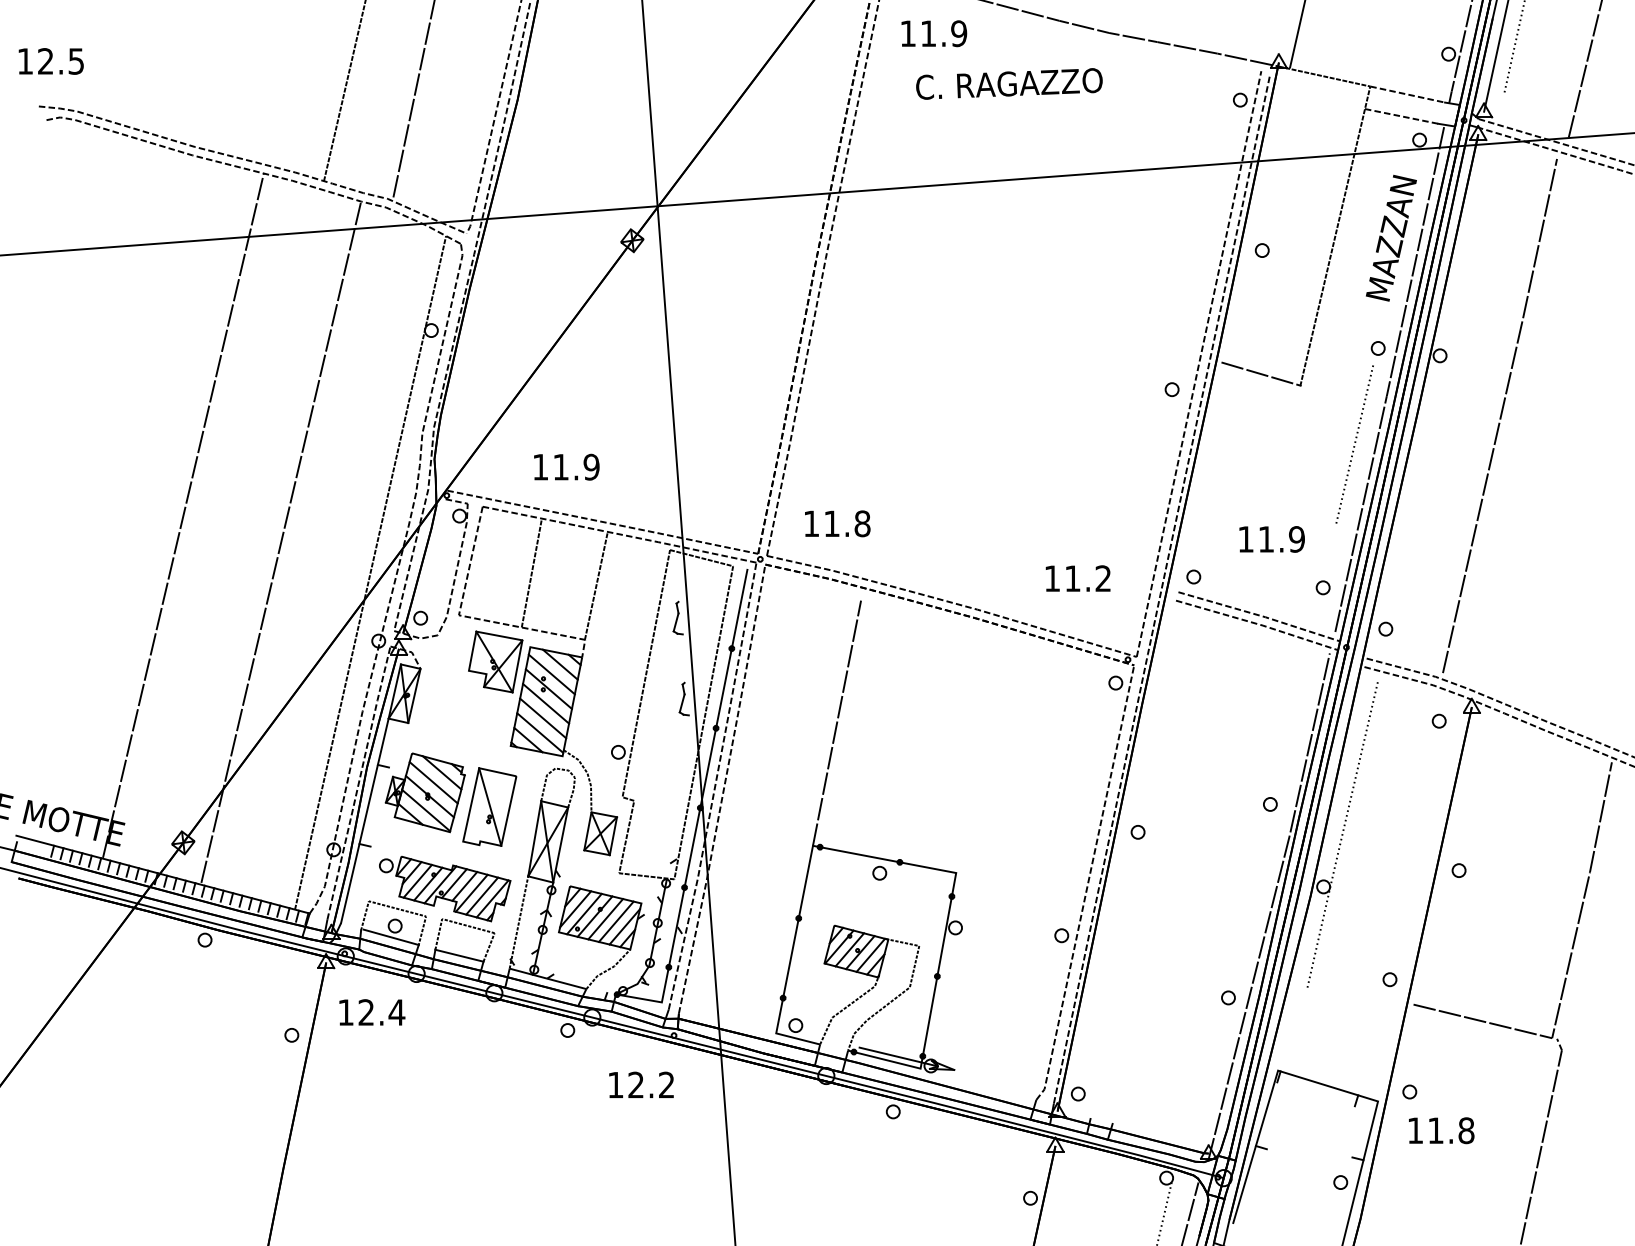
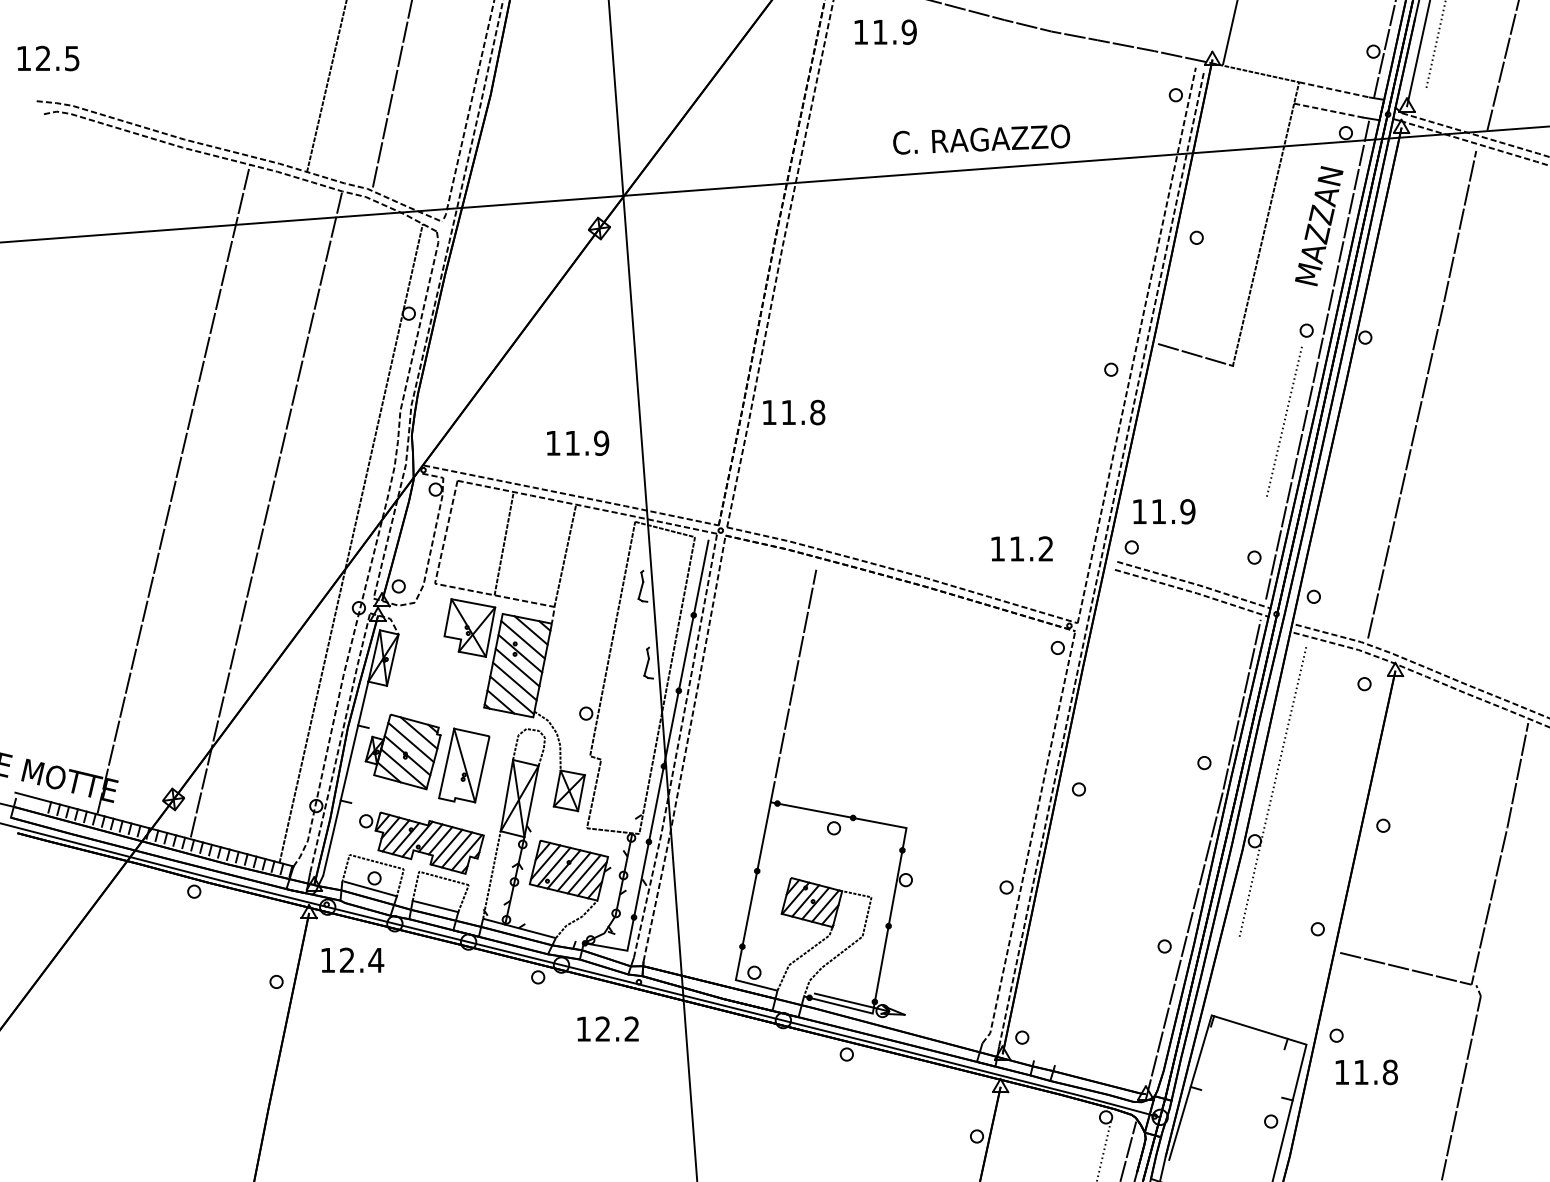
text: (1009, 83) -> (981, 139), moved
text: (566, 466) -> (577, 442), moved
text: (837, 523) -> (793, 412), moved
text: (1271, 539) -> (1163, 511), moved

